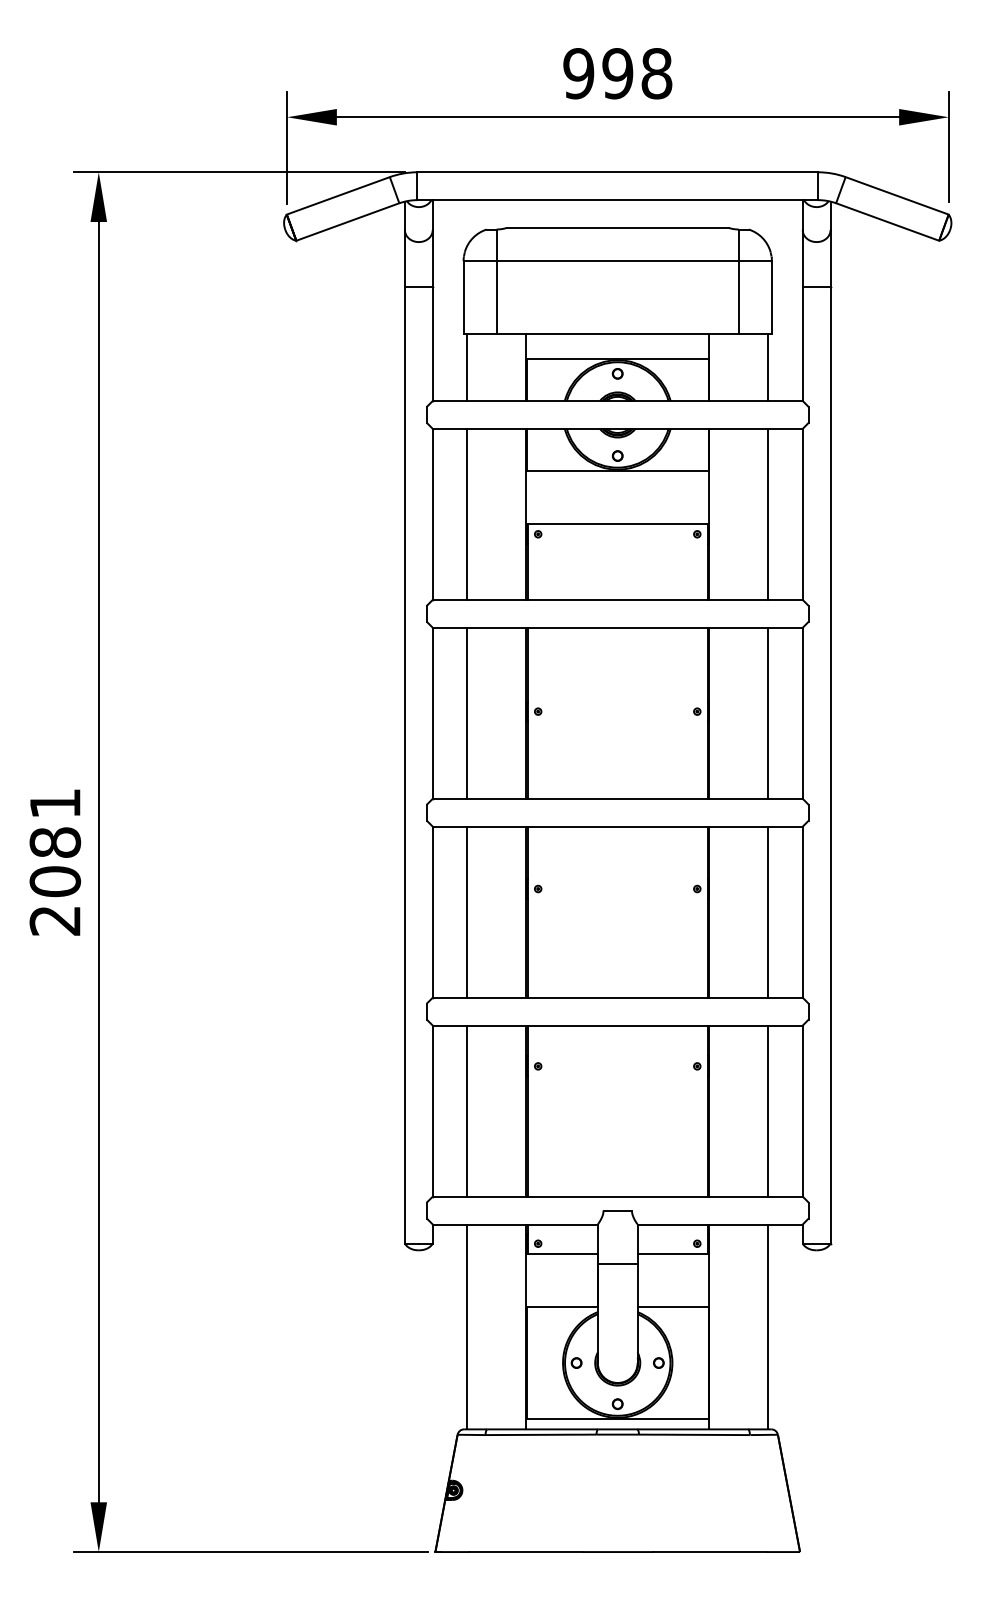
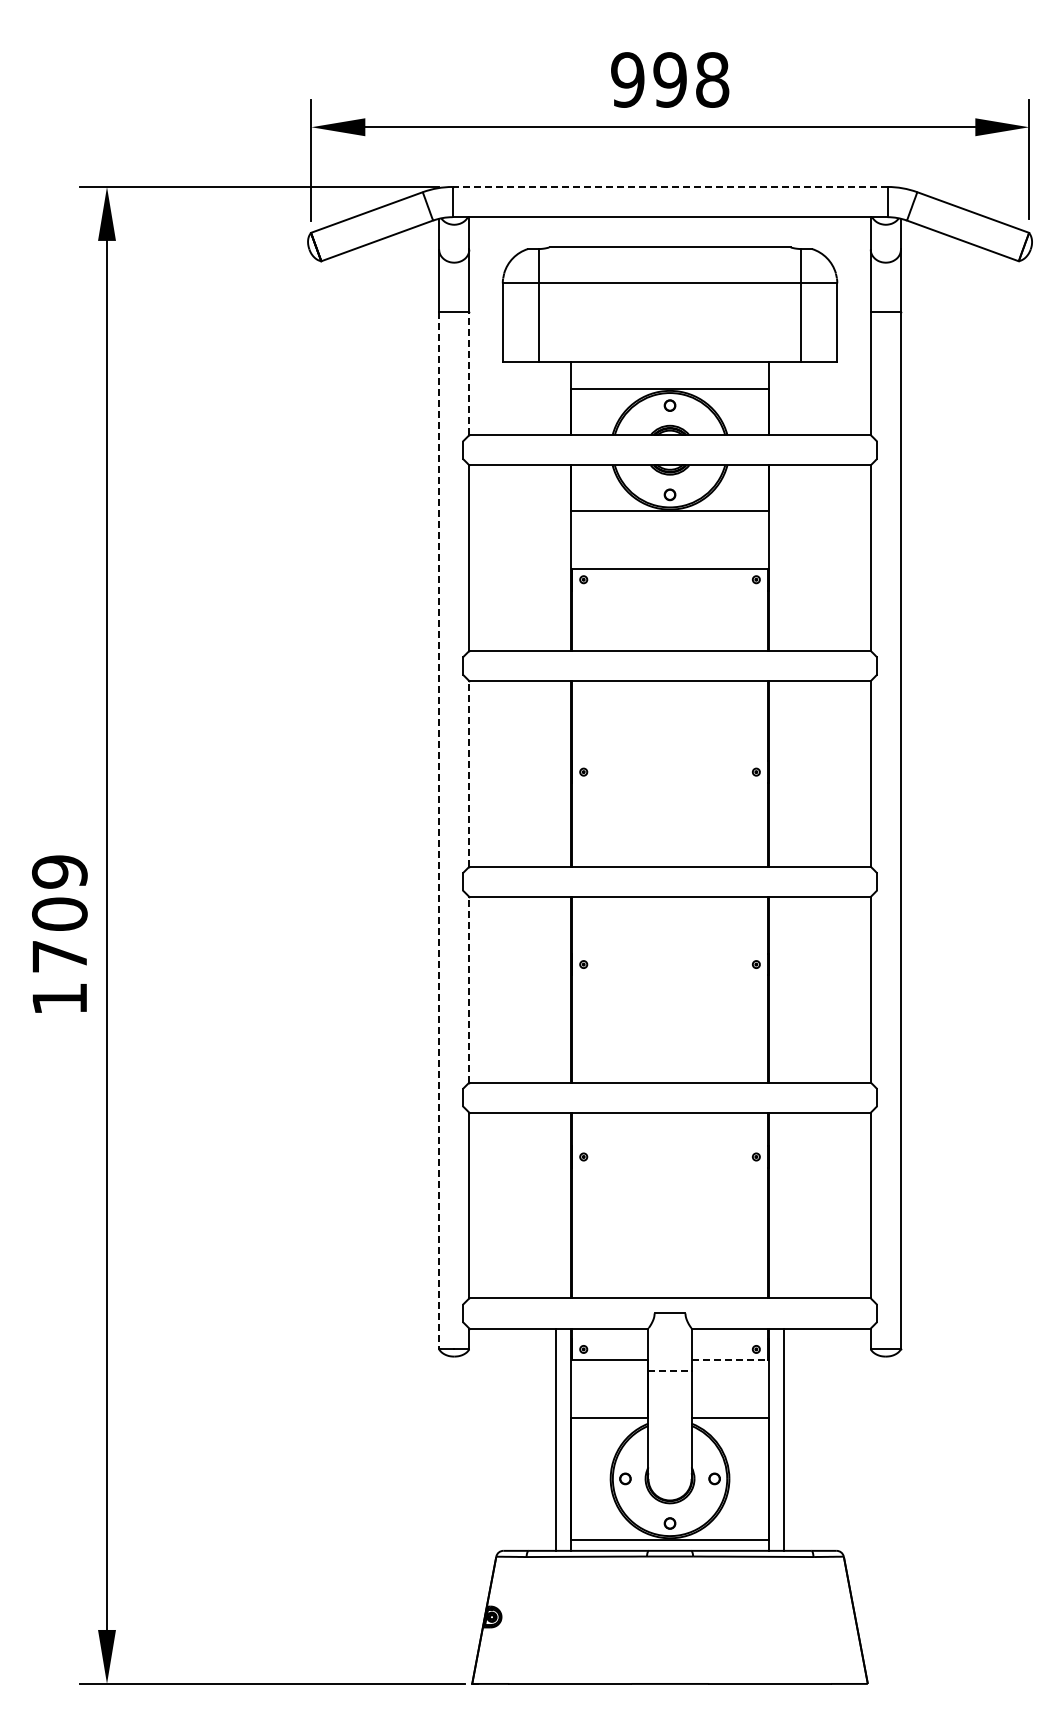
line: (617, 171) -> (669, 186), solid -> dashed
line: (432, 344) -> (469, 373), solid -> dashed
line: (466, 367) -> (506, 398), removed
line: (768, 367) -> (833, 398), removed
line: (466, 513) -> (506, 557), removed
line: (768, 513) -> (833, 557), removed
line: (432, 712) -> (469, 773), solid -> dashed
line: (466, 712) -> (506, 773), removed
line: (768, 712) -> (833, 773), removed
line: (405, 765) -> (439, 830), solid -> dashed
text: (54, 862) -> (59, 935), 2081 -> 1709
line: (432, 911) -> (469, 989), solid -> dashed
line: (466, 911) -> (506, 989), removed
line: (768, 911) -> (833, 989), removed
line: (466, 1111) -> (506, 1205), removed
line: (768, 1111) -> (833, 1205), removed
line: (673, 1253) -> (730, 1360), solid -> dashed
line: (618, 1264) -> (670, 1371), solid -> dashed
line: (466, 1326) -> (555, 1439), moved
line: (768, 1326) -> (784, 1439), moved

